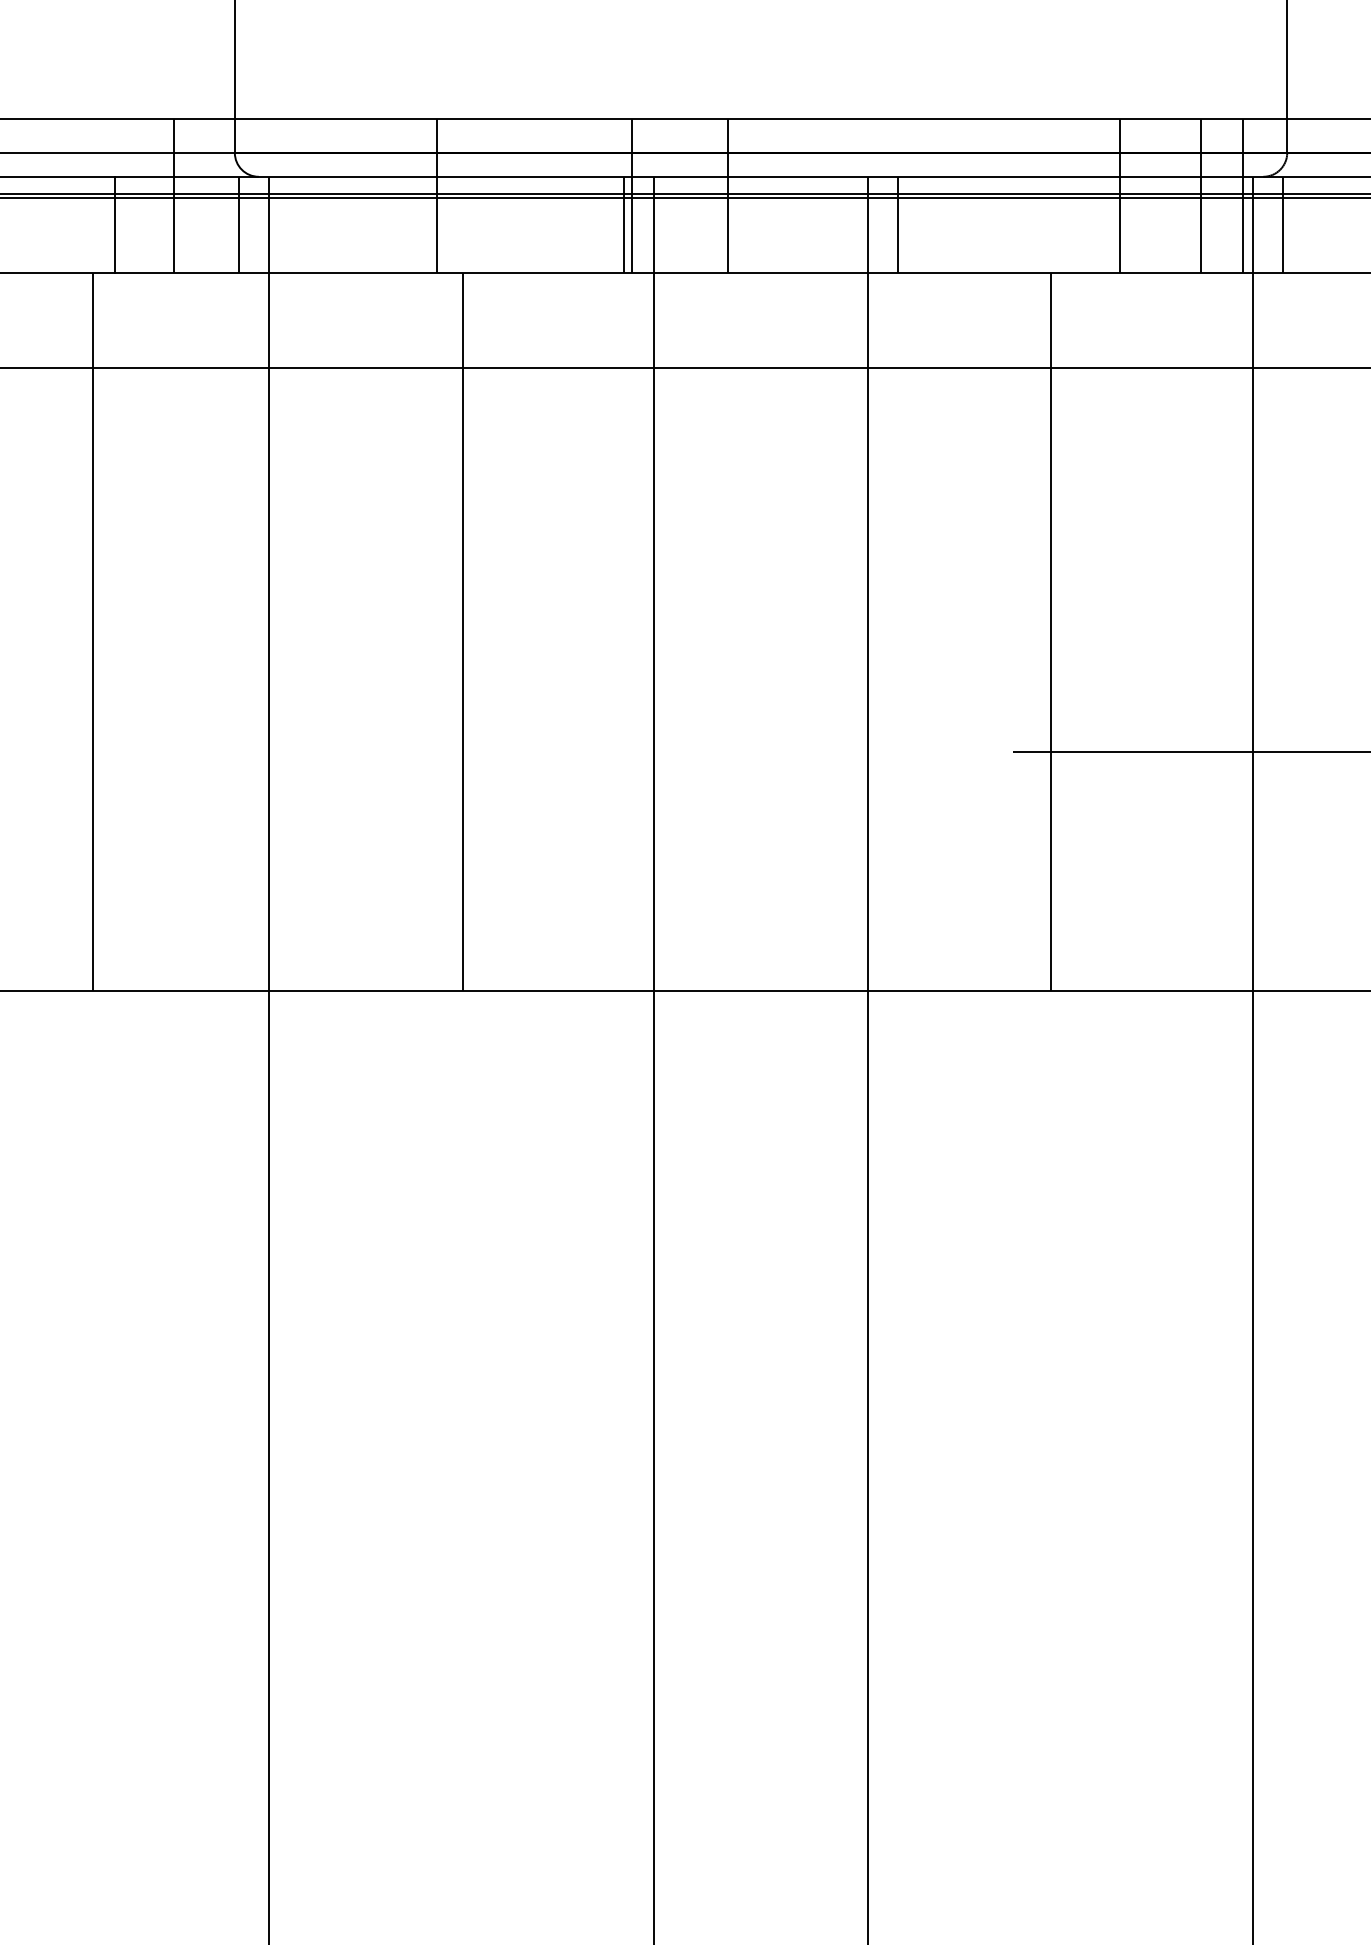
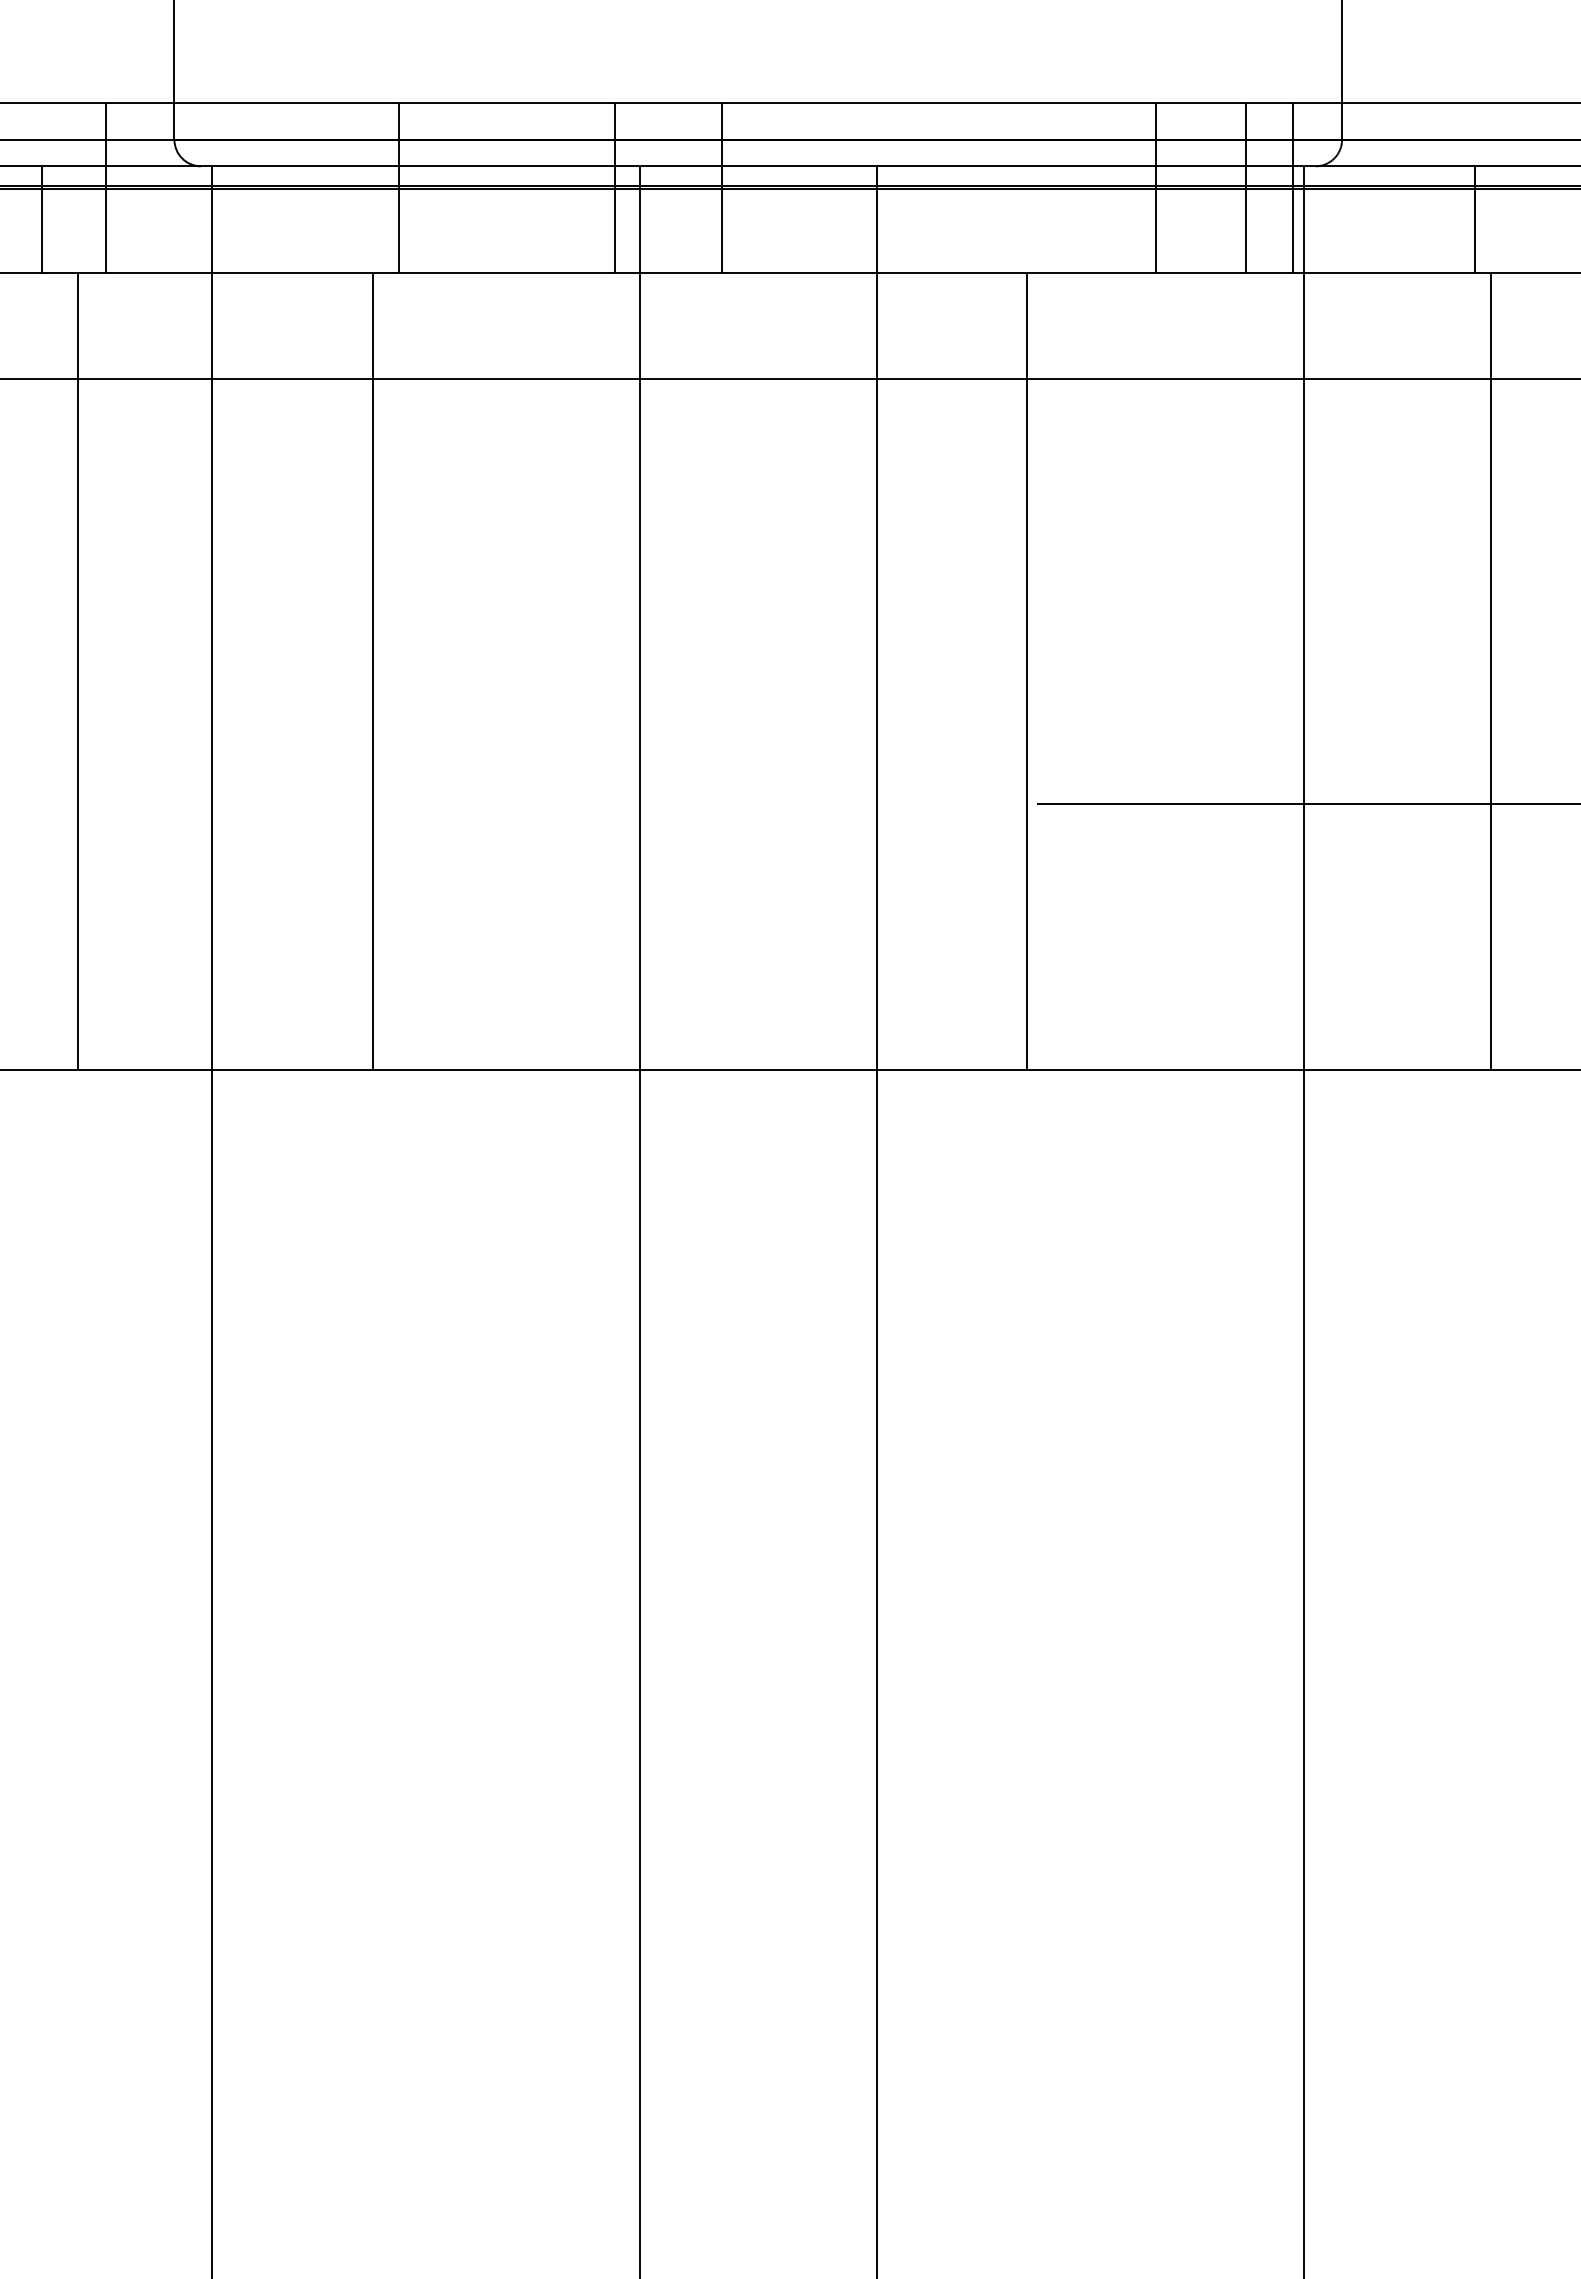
line: (239, 224) -> (179, 219), removed
line: (624, 224) -> (606, 219), removed
line: (898, 224) -> (910, 219), removed
line: (1283, 224) -> (1337, 219), removed
line: (92, 632) -> (77, 671), moved
line: (462, 632) -> (373, 671), moved
line: (1051, 632) -> (1027, 671), moved

